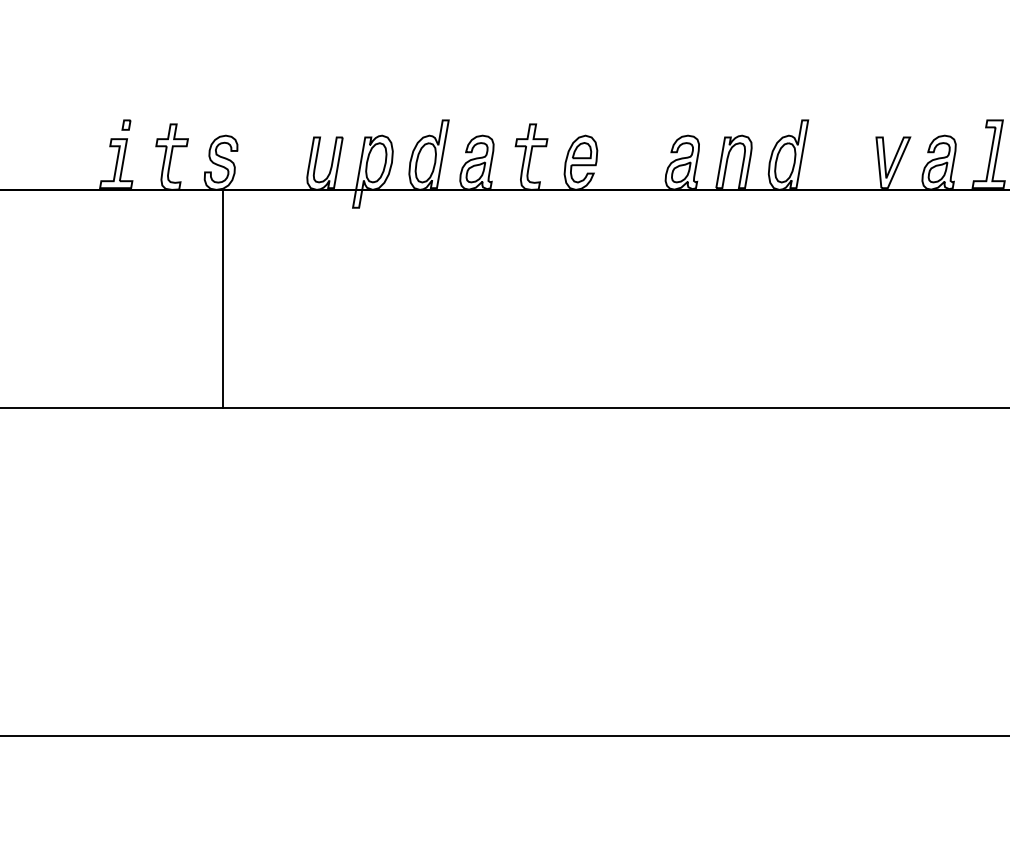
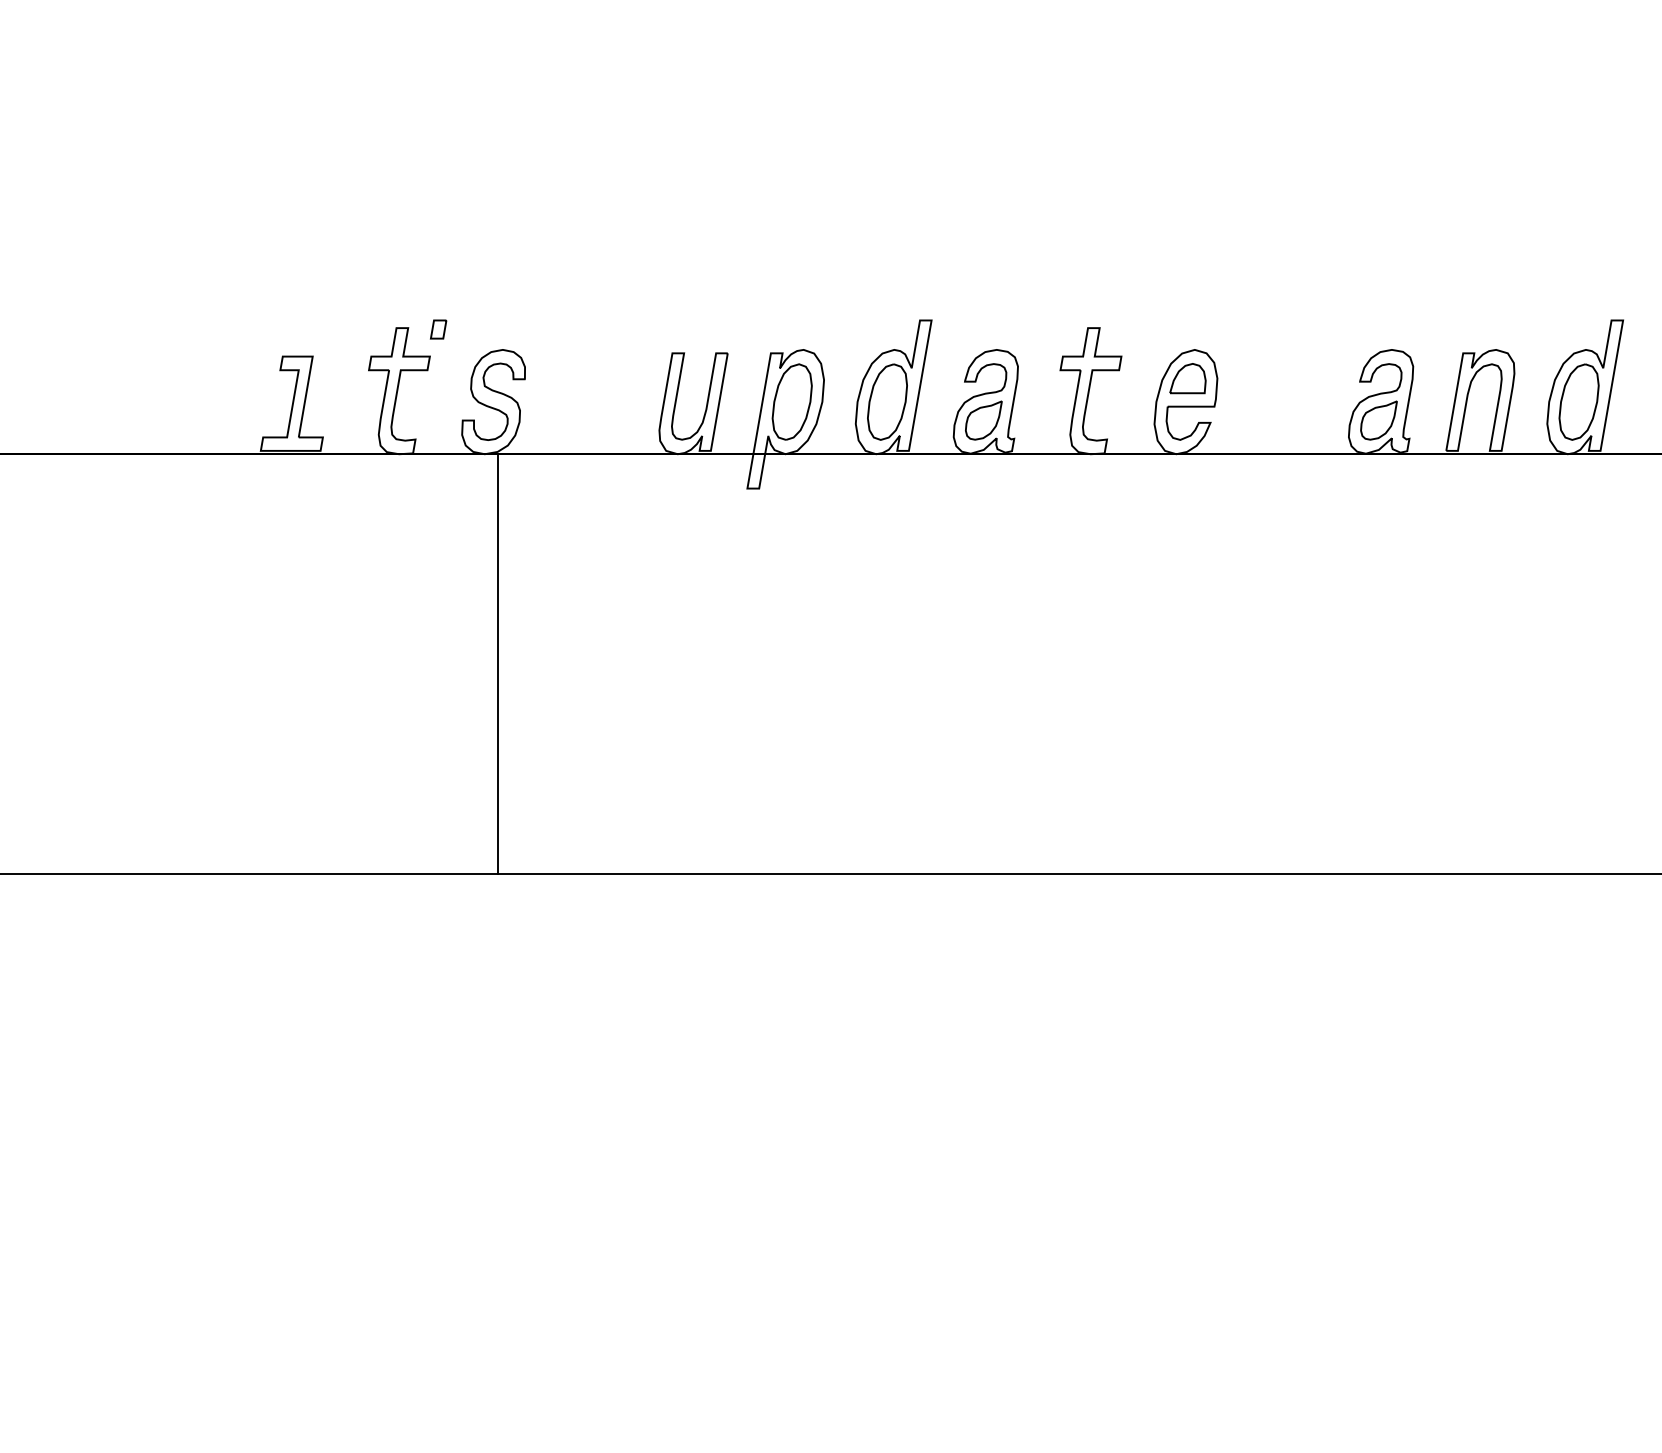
part: (126, 124) -> (438, 328), moved

